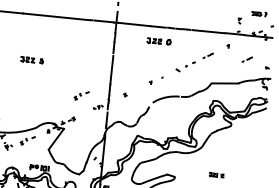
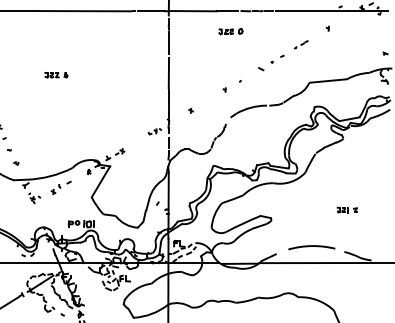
part: (158, 41) -> (230, 31), size x0.71
part: (246, 59) -> (355, 44), removed
part: (32, 60) -> (56, 75), size x0.71
part: (81, 95) -> (129, 117), removed
part: (216, 174) -> (346, 209), moved

